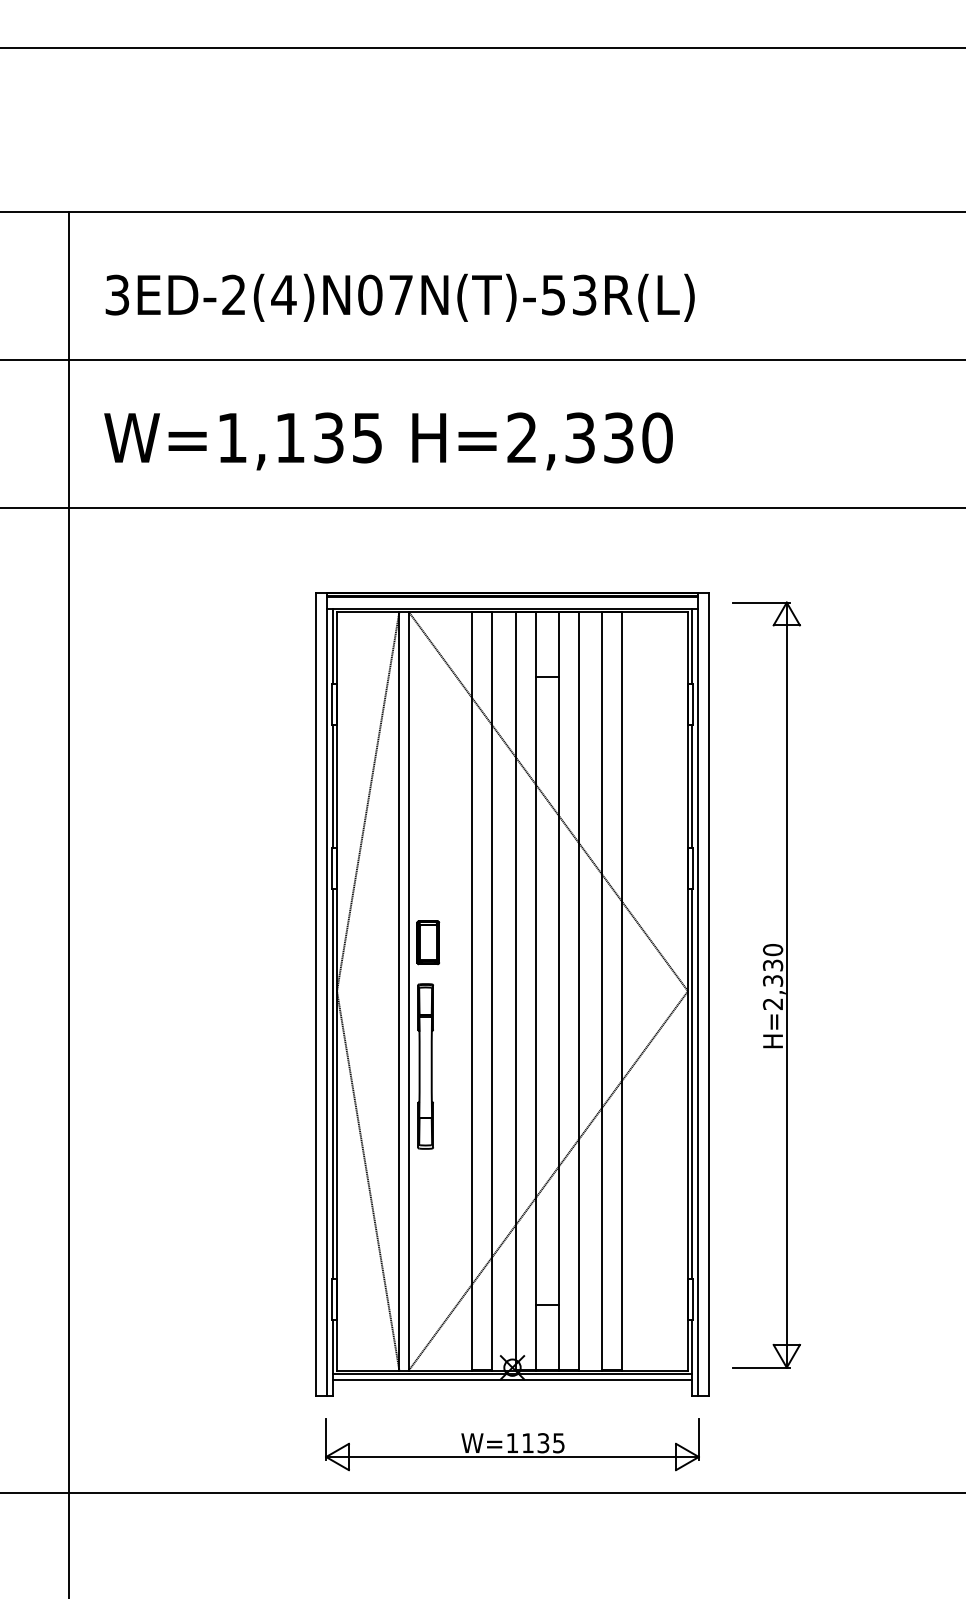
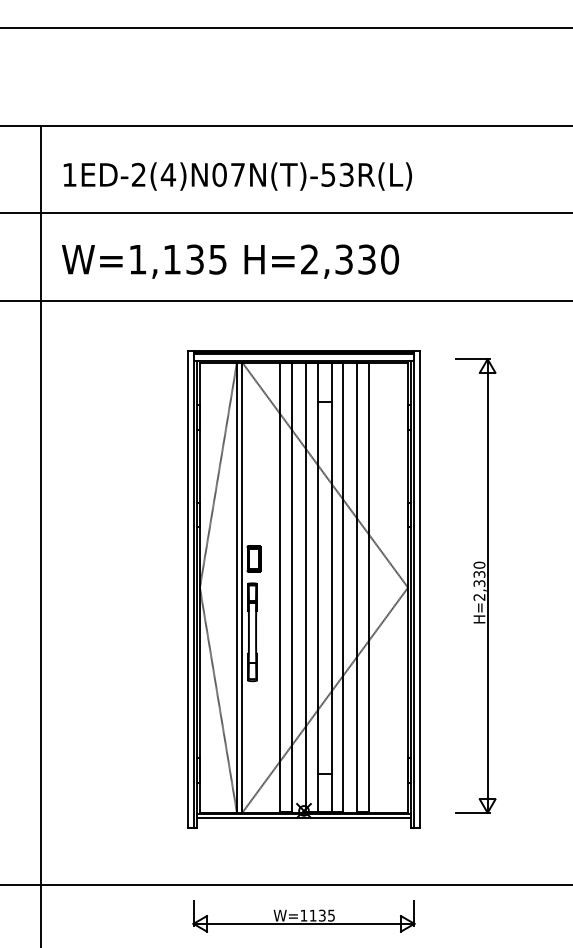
text: (117, 294) -> (69, 174), 3ED-2(4)N07N(T)-53R(L) -> 1ED-2(4)N07N(T)-53R(L)
part: (766, 984) -> (475, 585), moved
part: (511, 1444) -> (303, 916), moved

